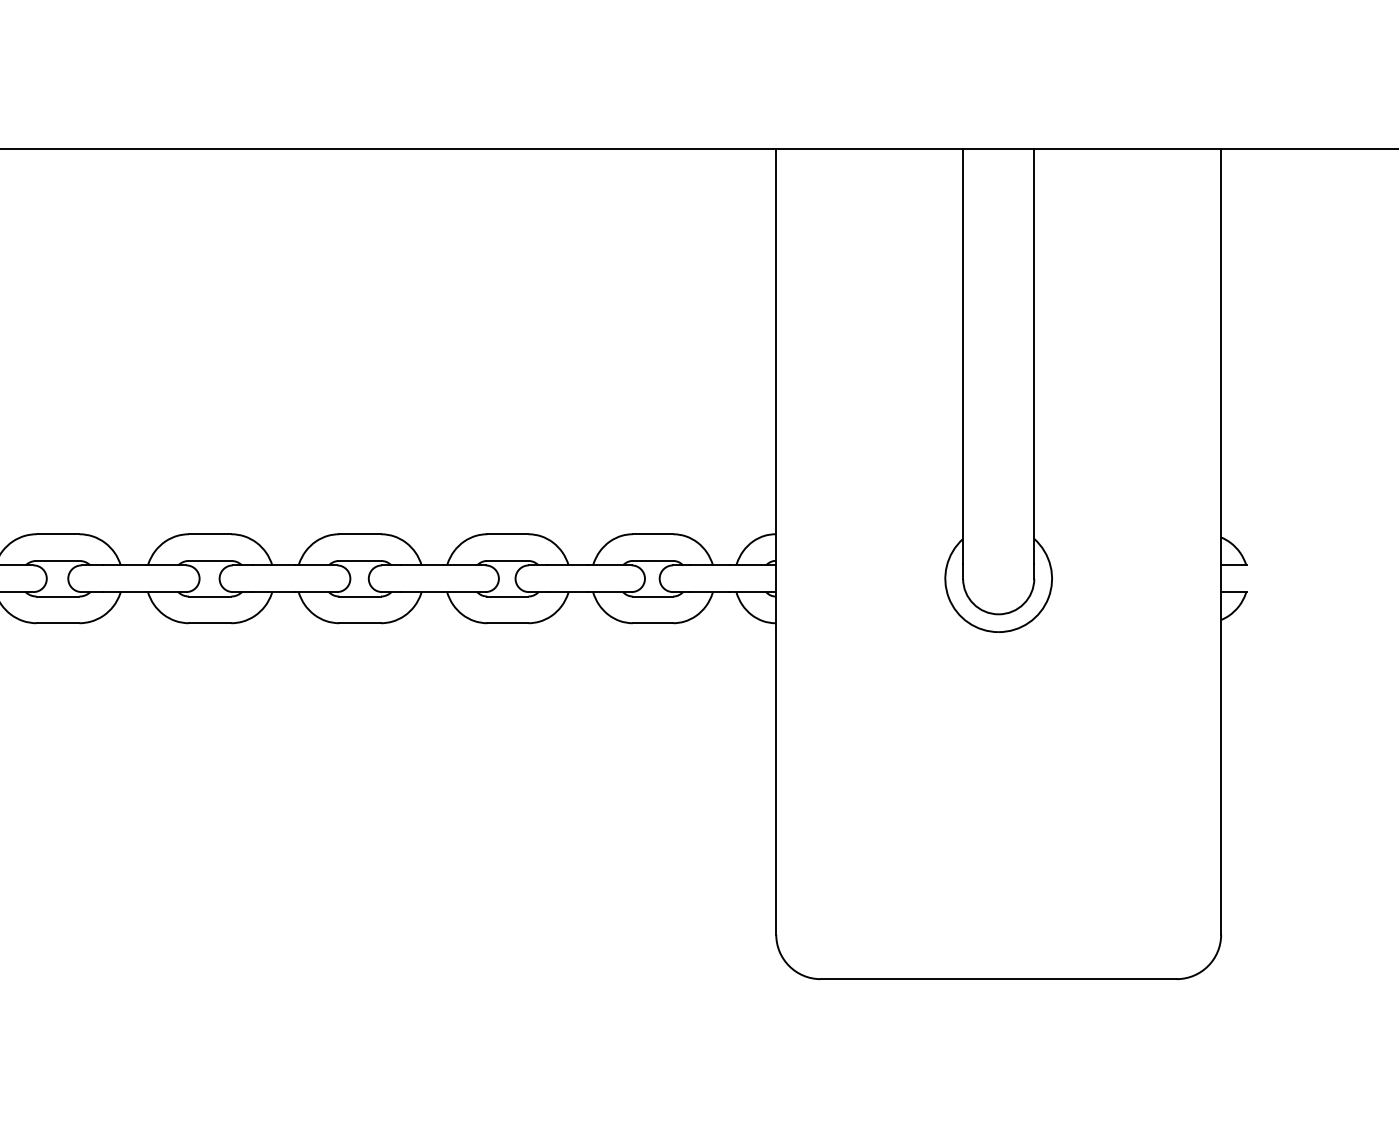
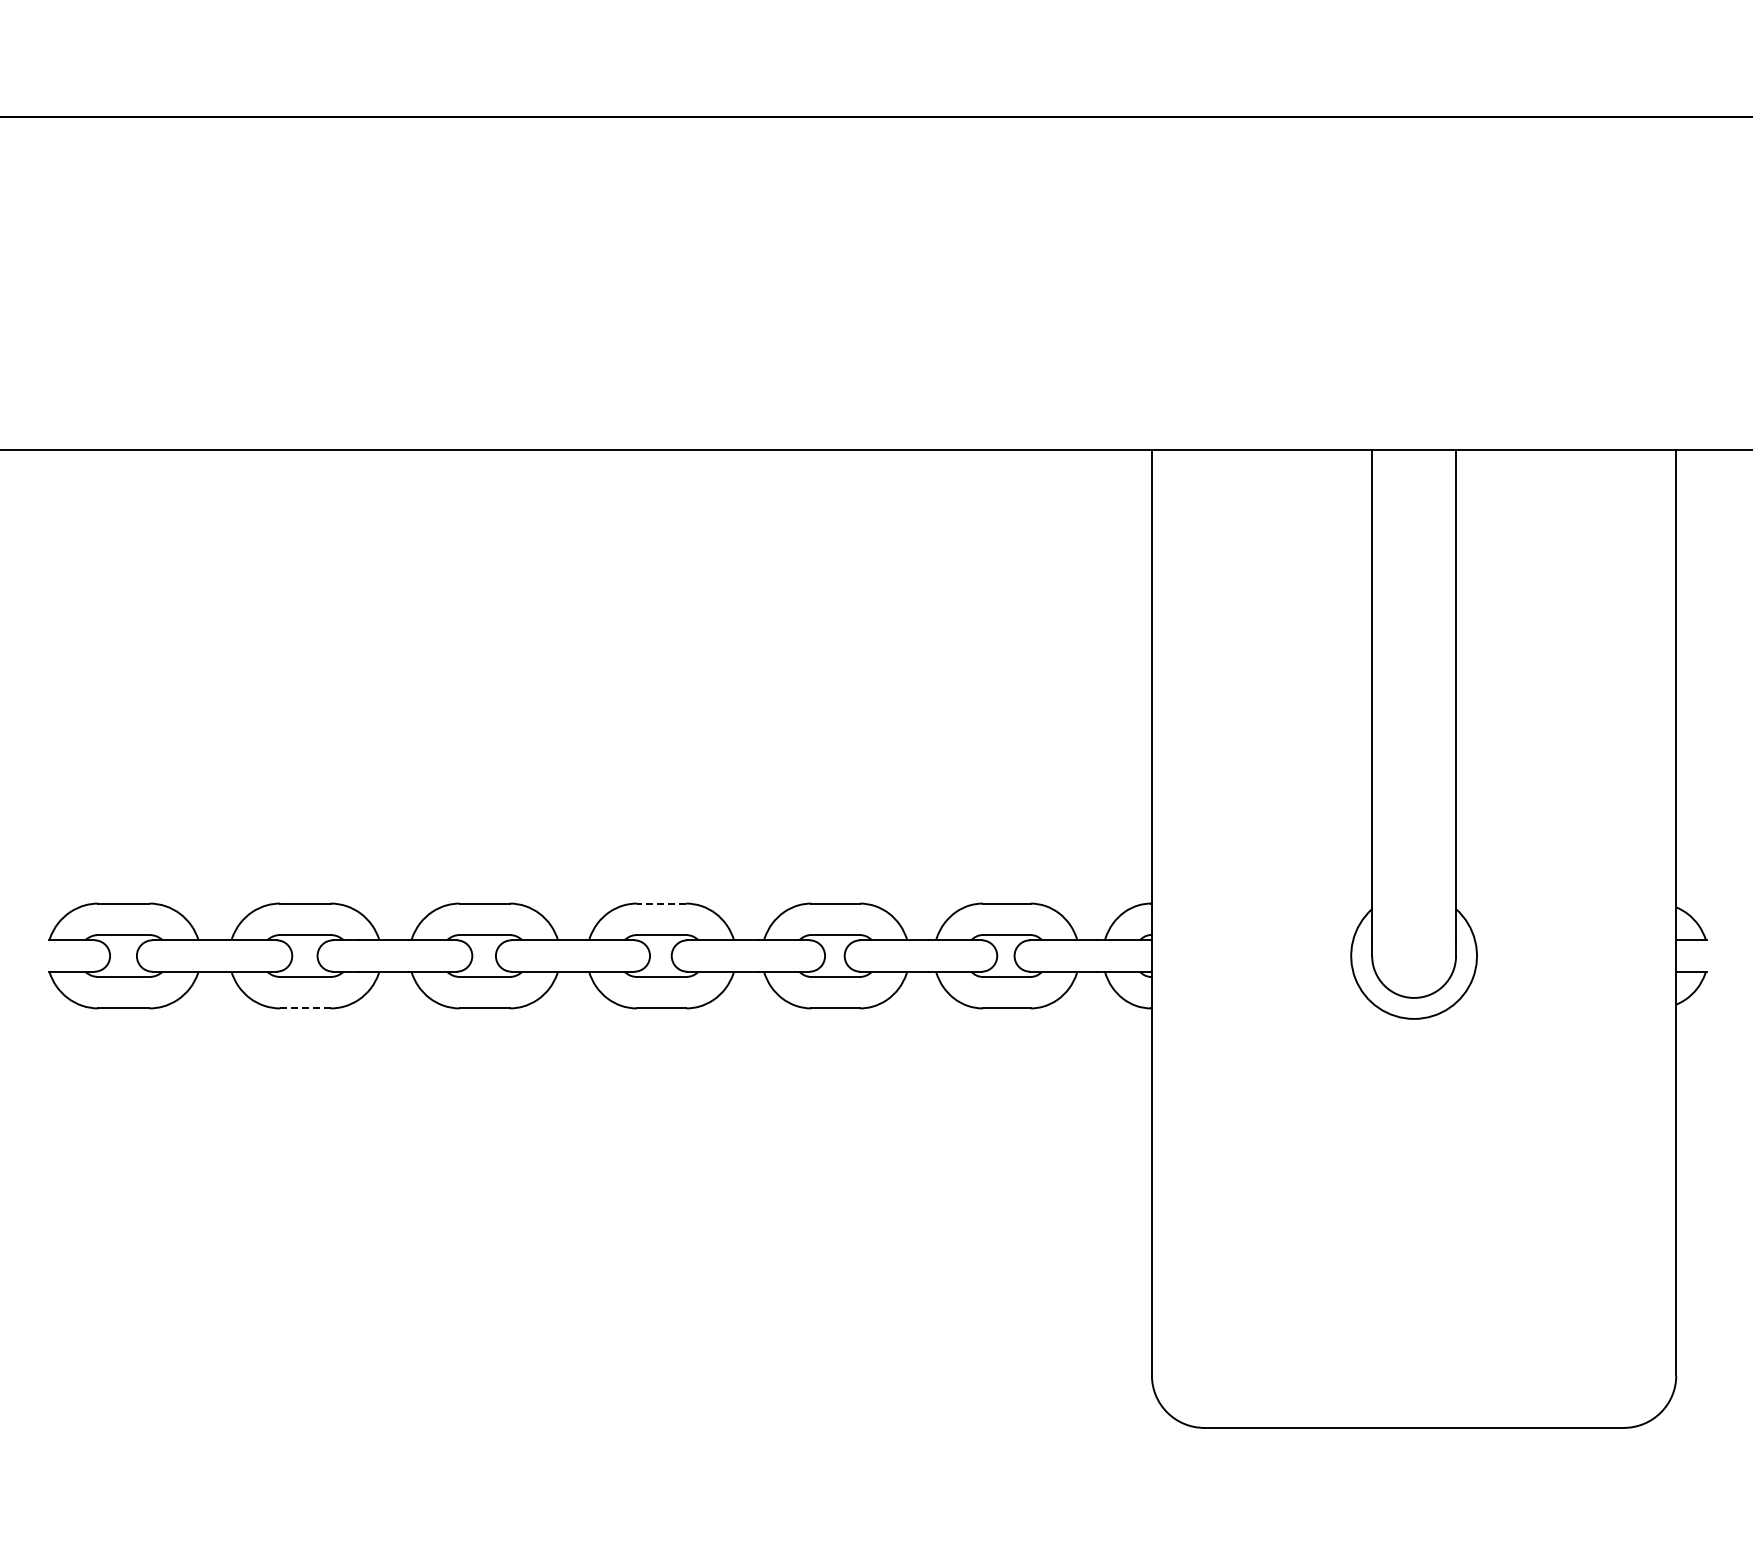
line: (360, 534) -> (661, 903), solid -> dashed
line: (58, 623) -> (305, 1008), solid -> dashed

